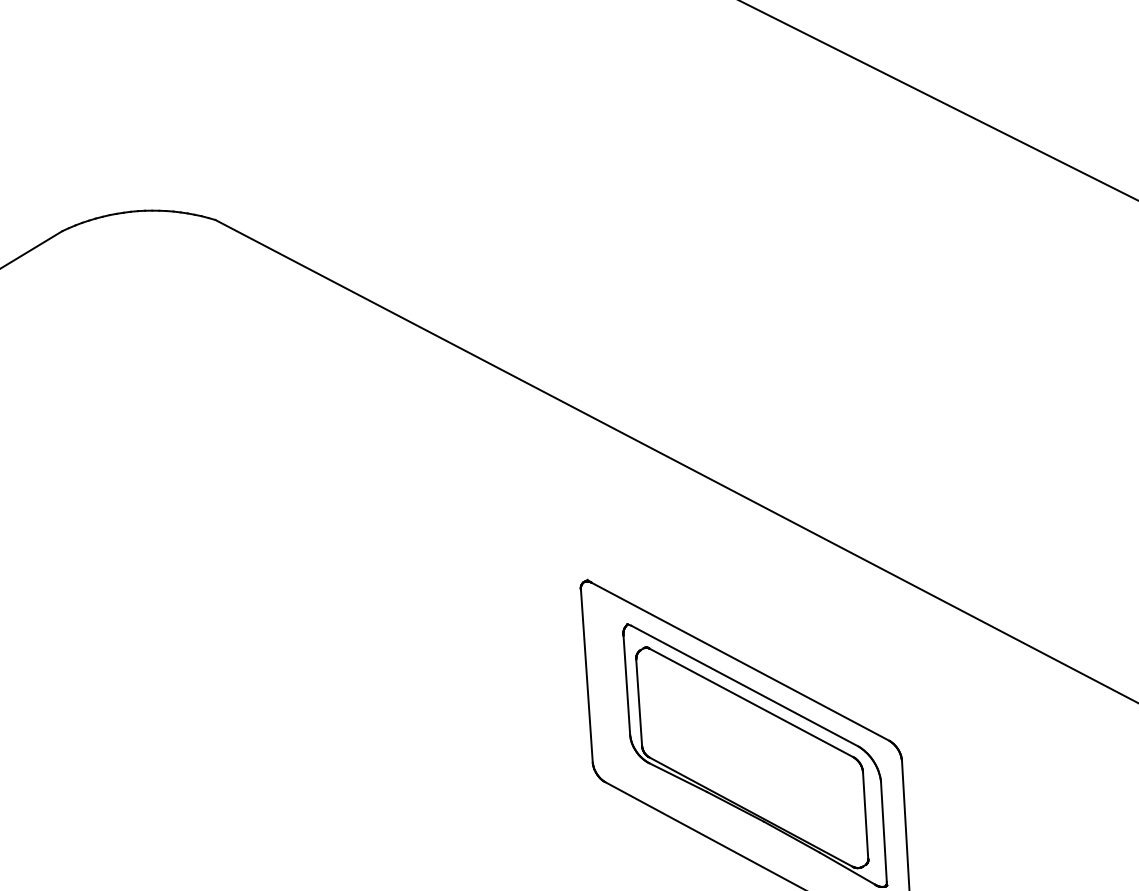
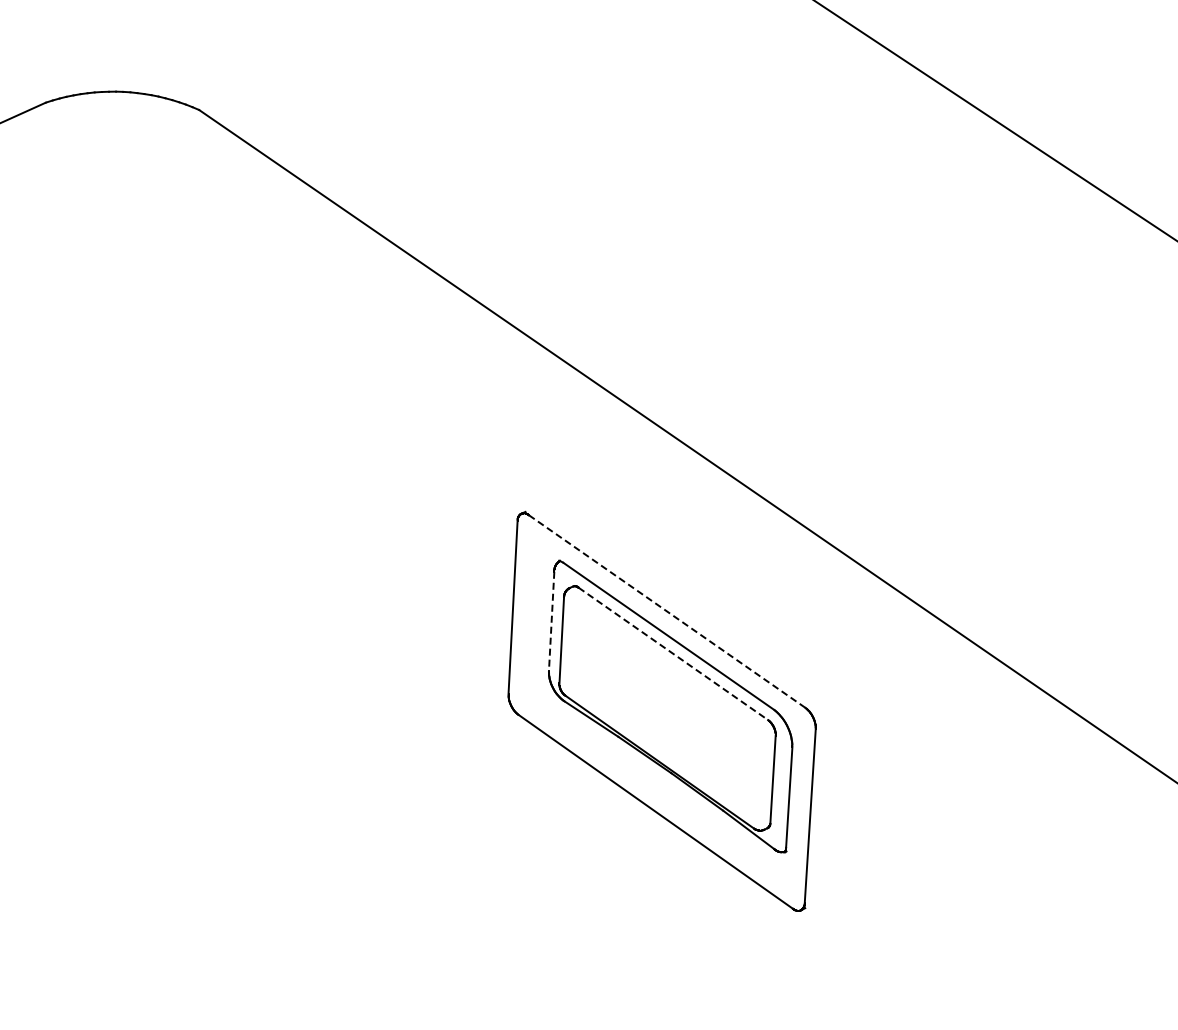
line: (740, 661) -> (667, 611), solid -> dashed
line: (626, 685) -> (551, 621), solid -> dashed
line: (751, 702) -> (673, 653), solid -> dashed

